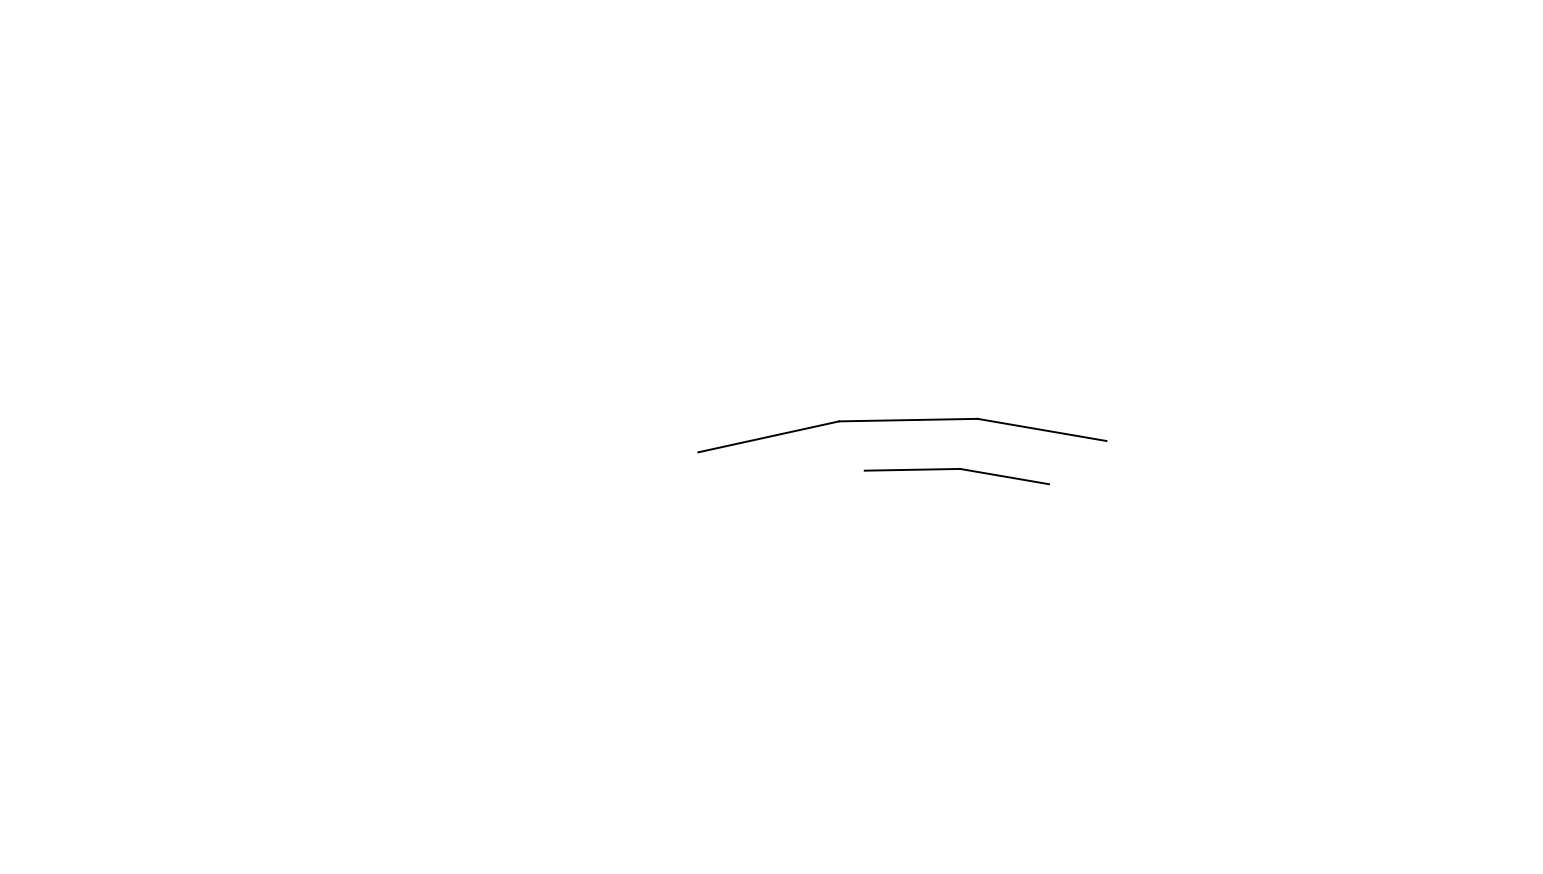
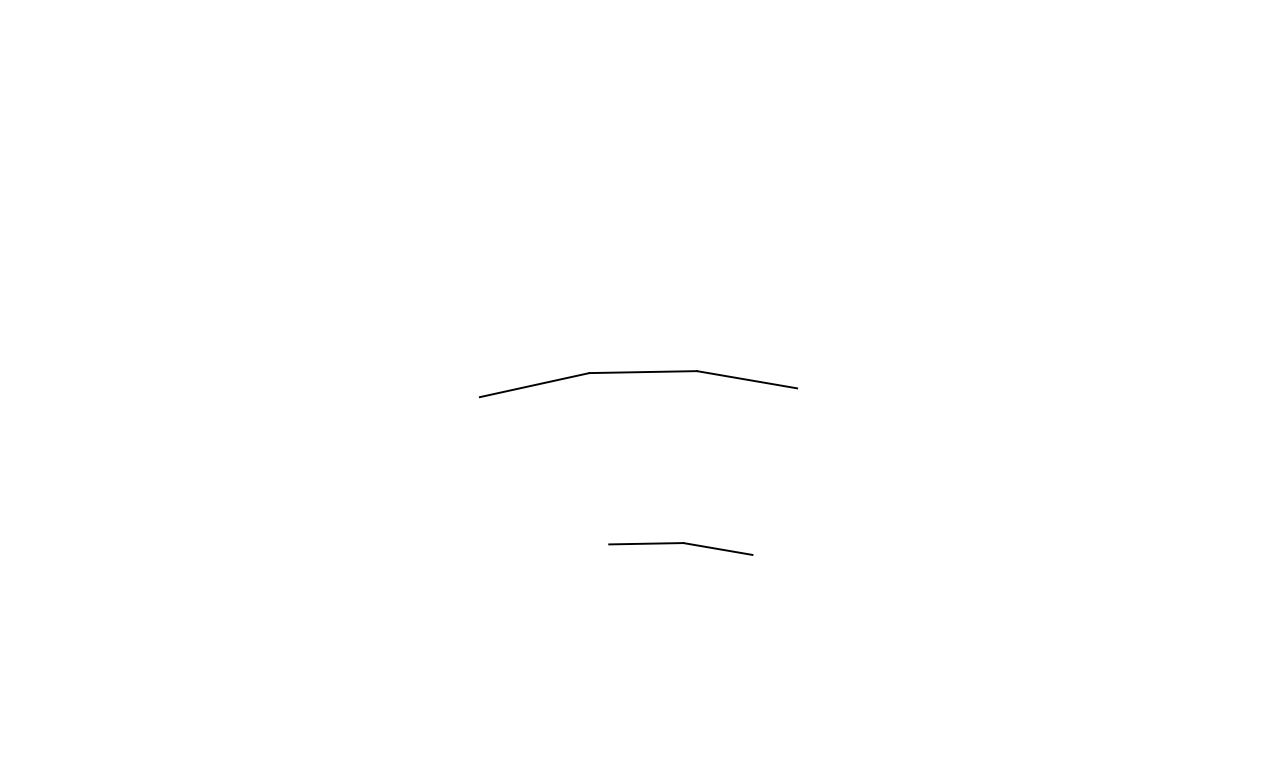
part: (956, 475) -> (680, 548), moved

